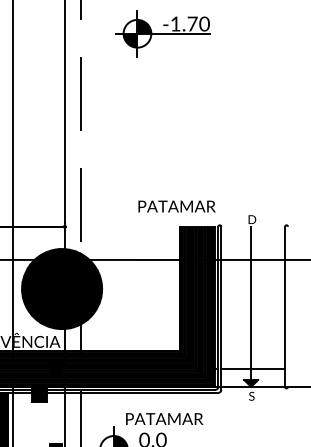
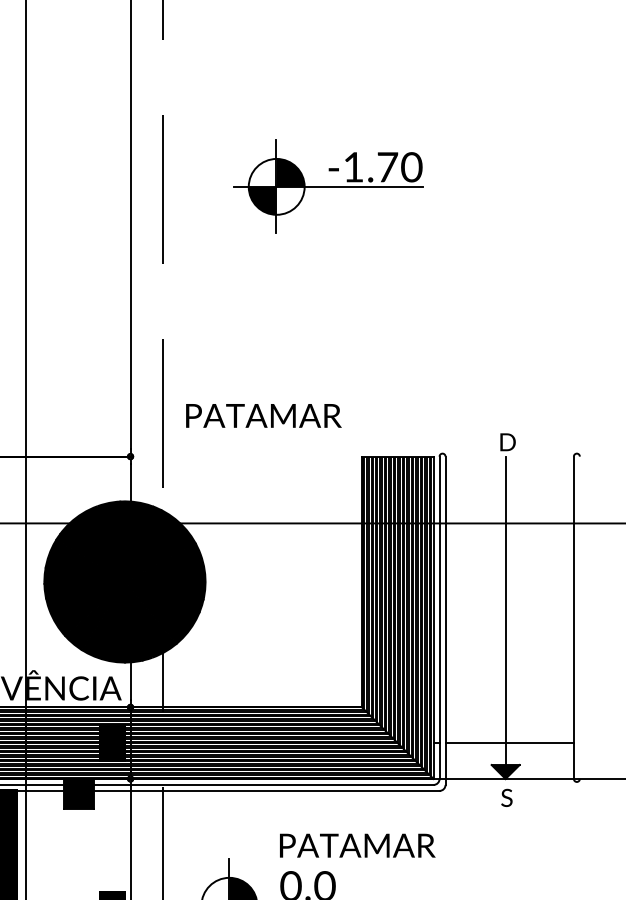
part: (162, 33) -> (327, 186), moved
text: (176, 206) -> (262, 415), moved
text: (164, 418) -> (357, 844), moved

